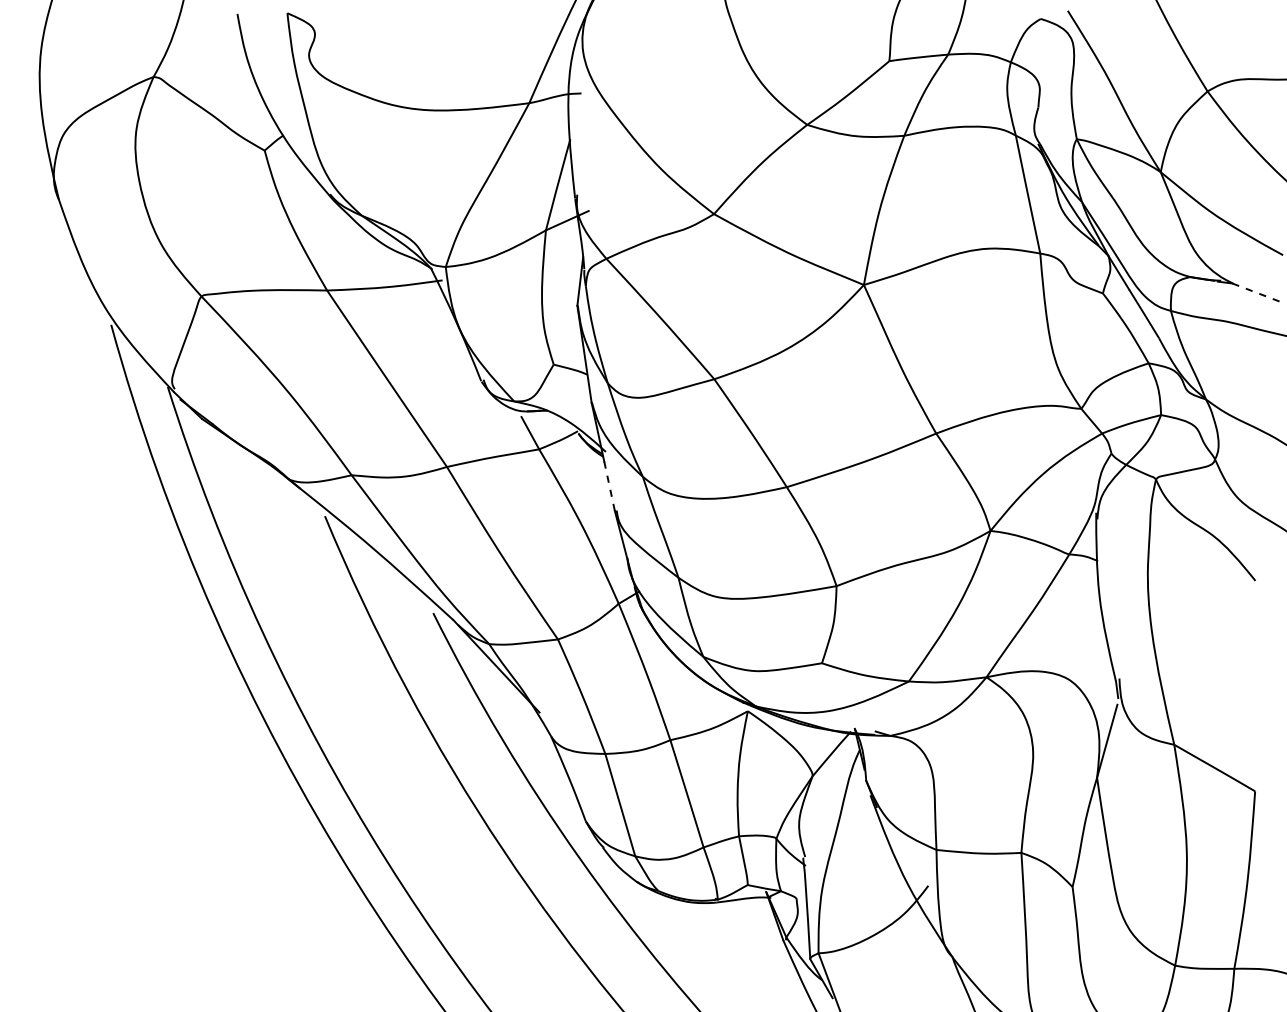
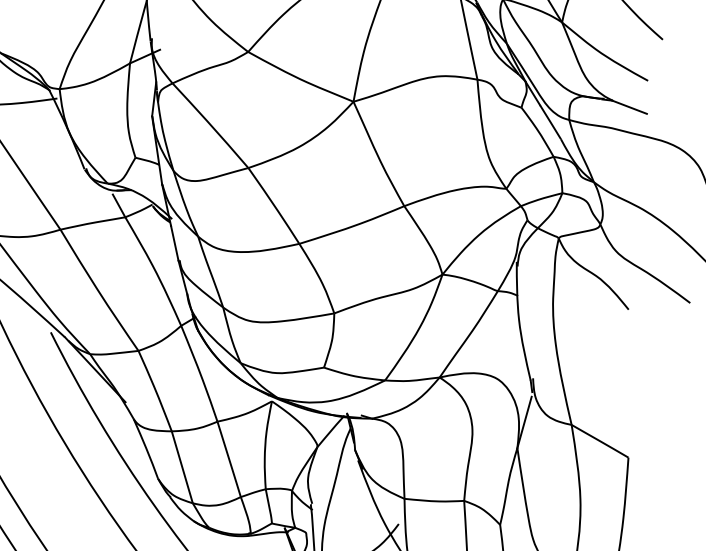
line: (1257, 293) -> (630, 107), dashed -> solid
line: (609, 486) -> (174, 243), dashed -> solid

